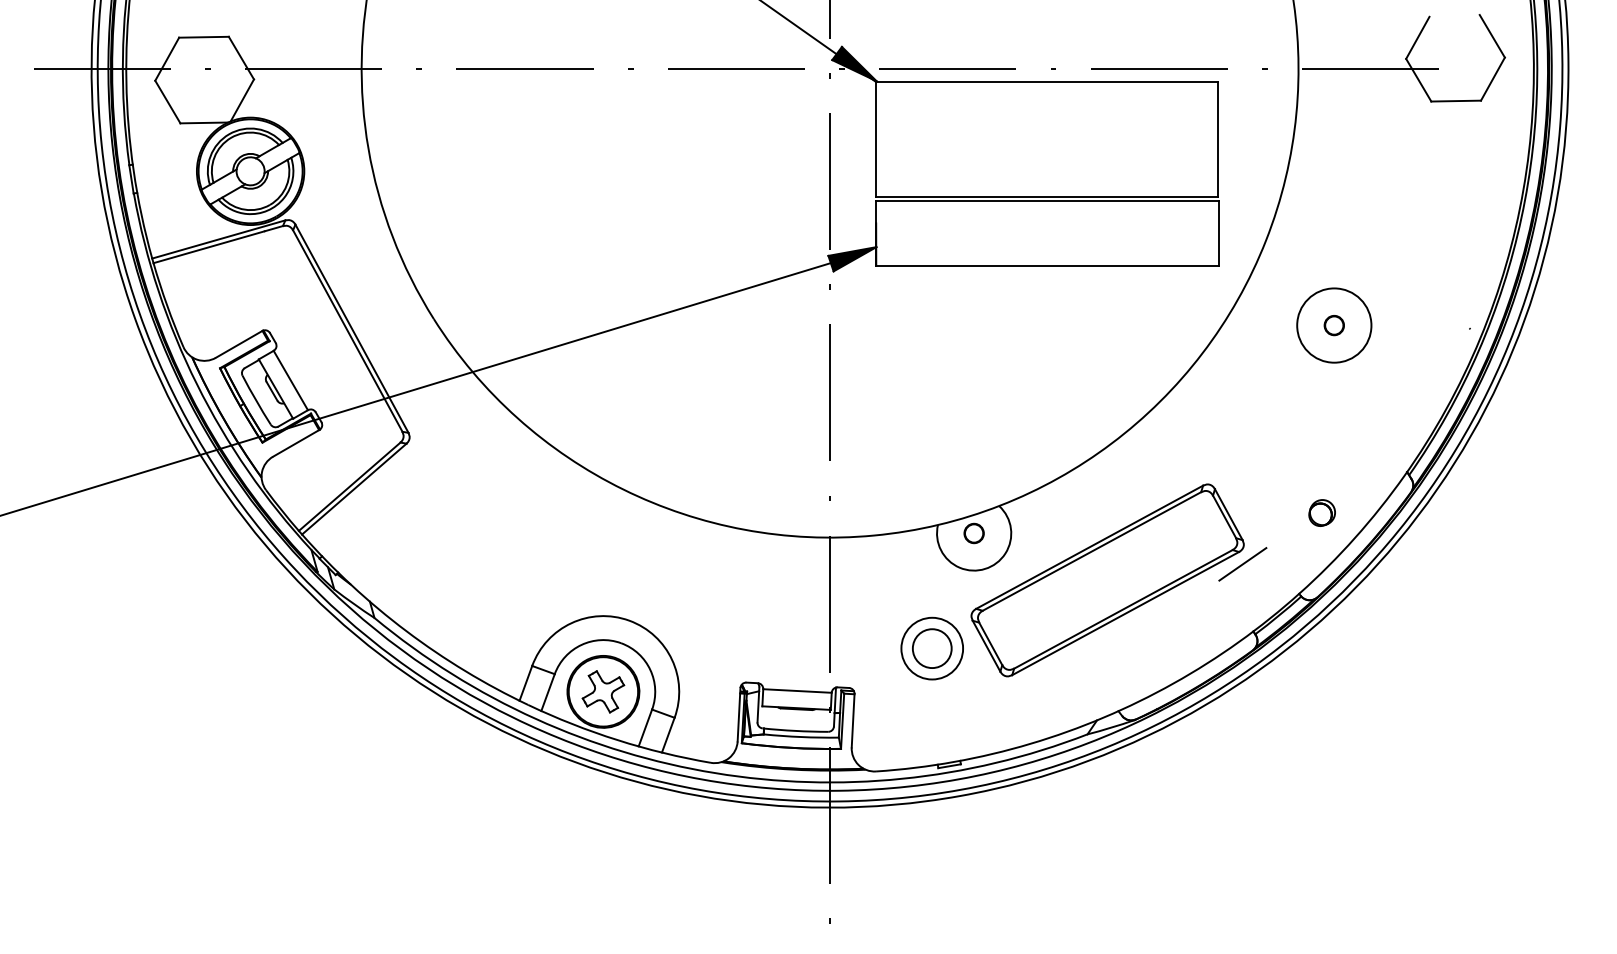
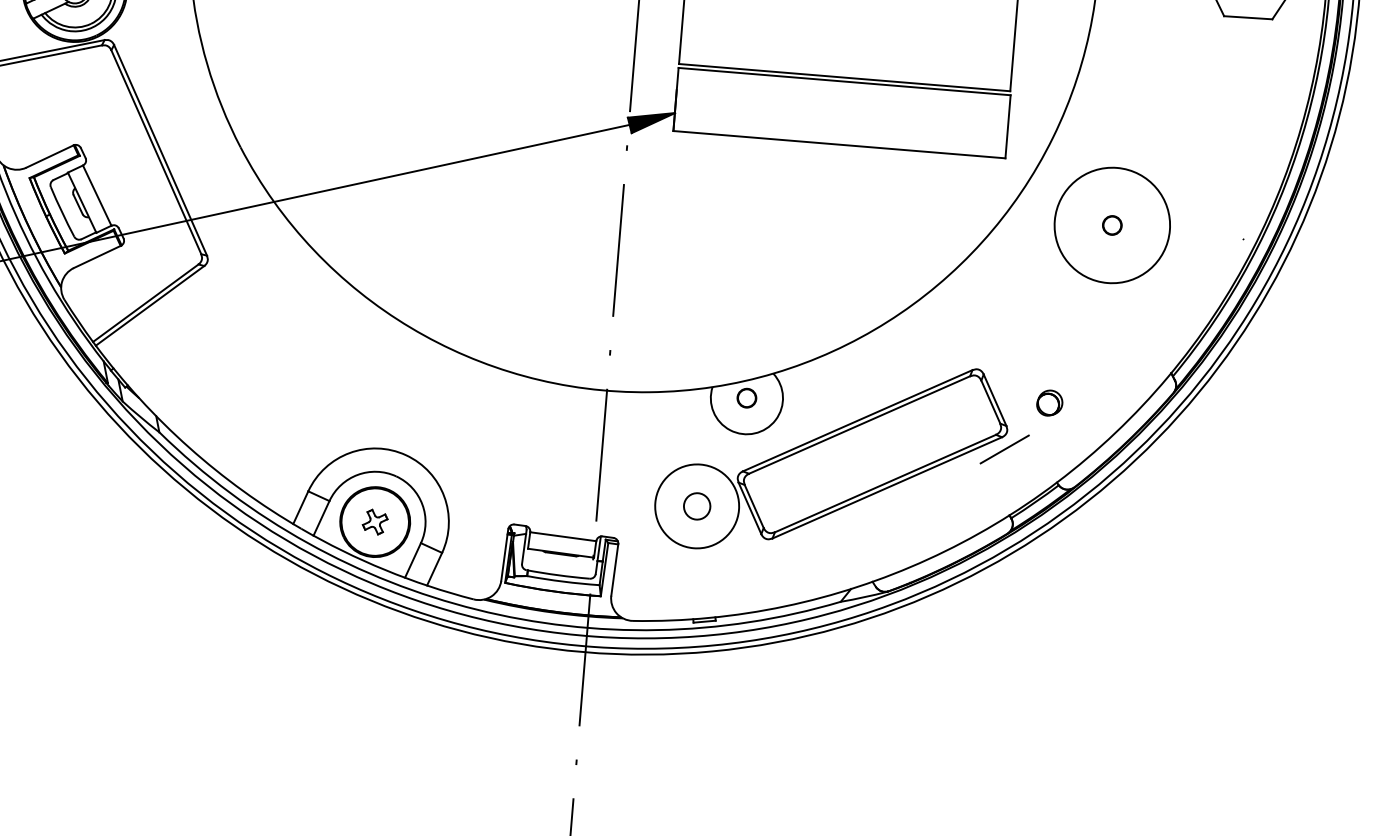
circle: (1334, 325) -> (1112, 225), size x1.6
part: (1321, 512) -> (1049, 402), moved
circle: (931, 648) -> (696, 506), size x0.7
circle: (932, 648) -> (697, 506), size x1.4
part: (603, 691) -> (375, 521), size x0.6

